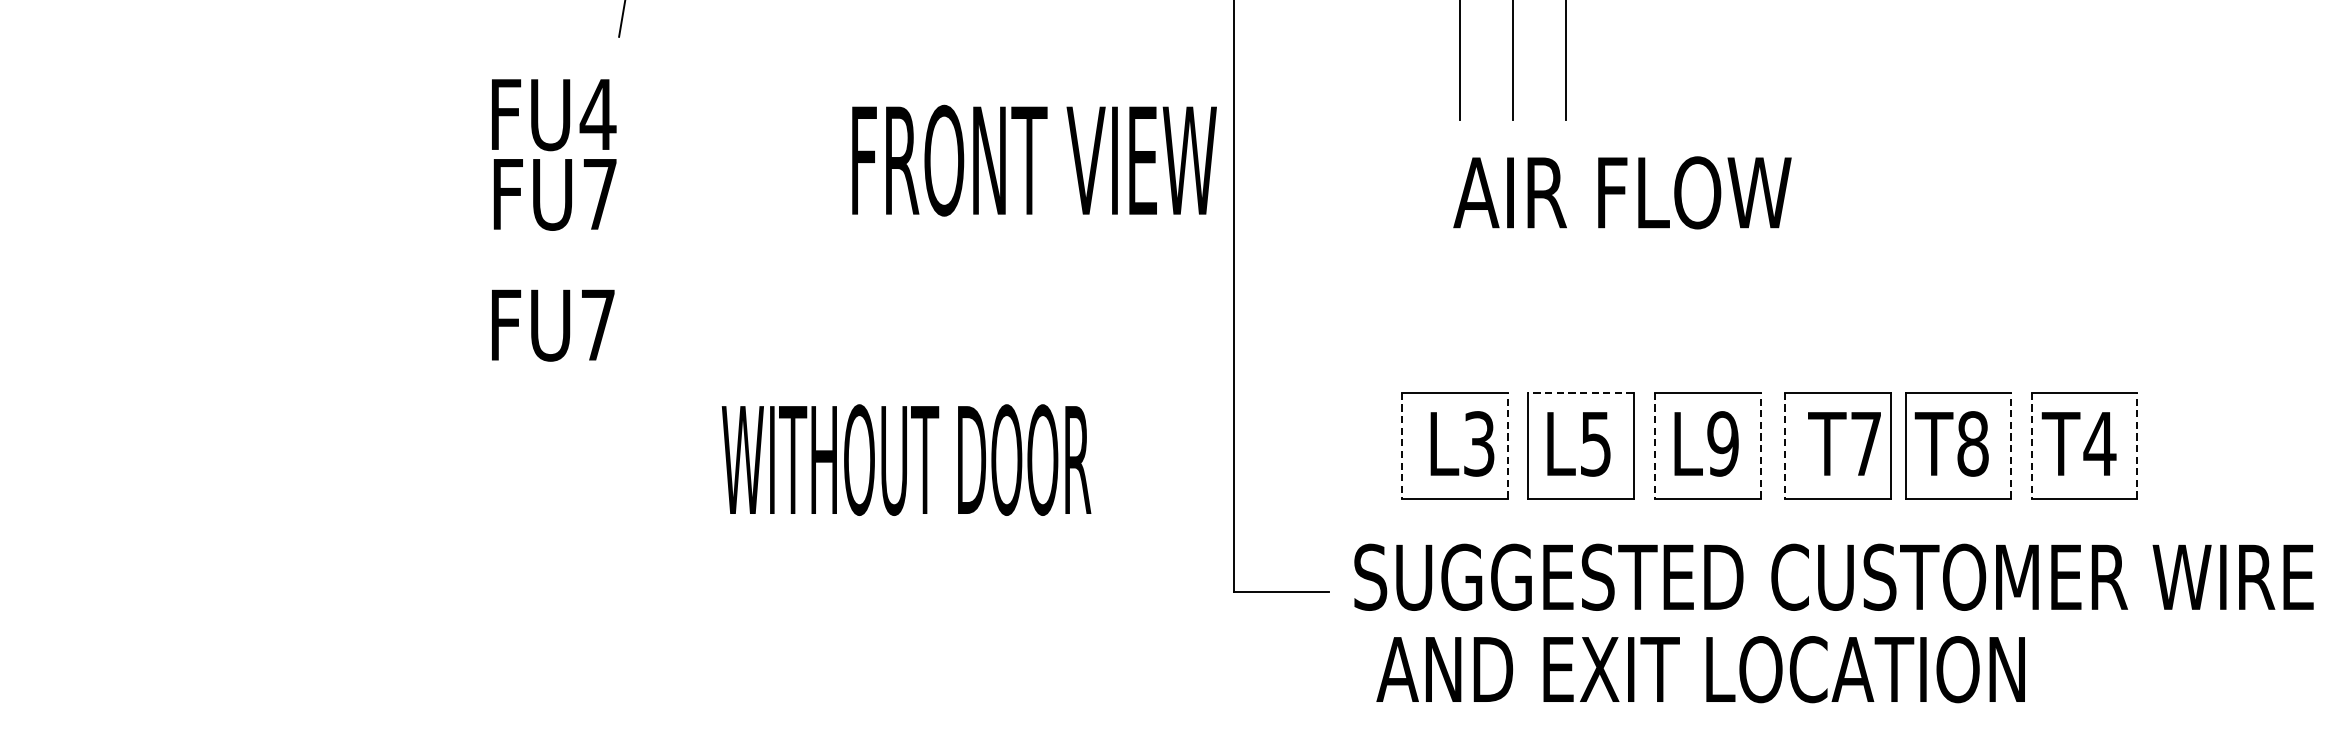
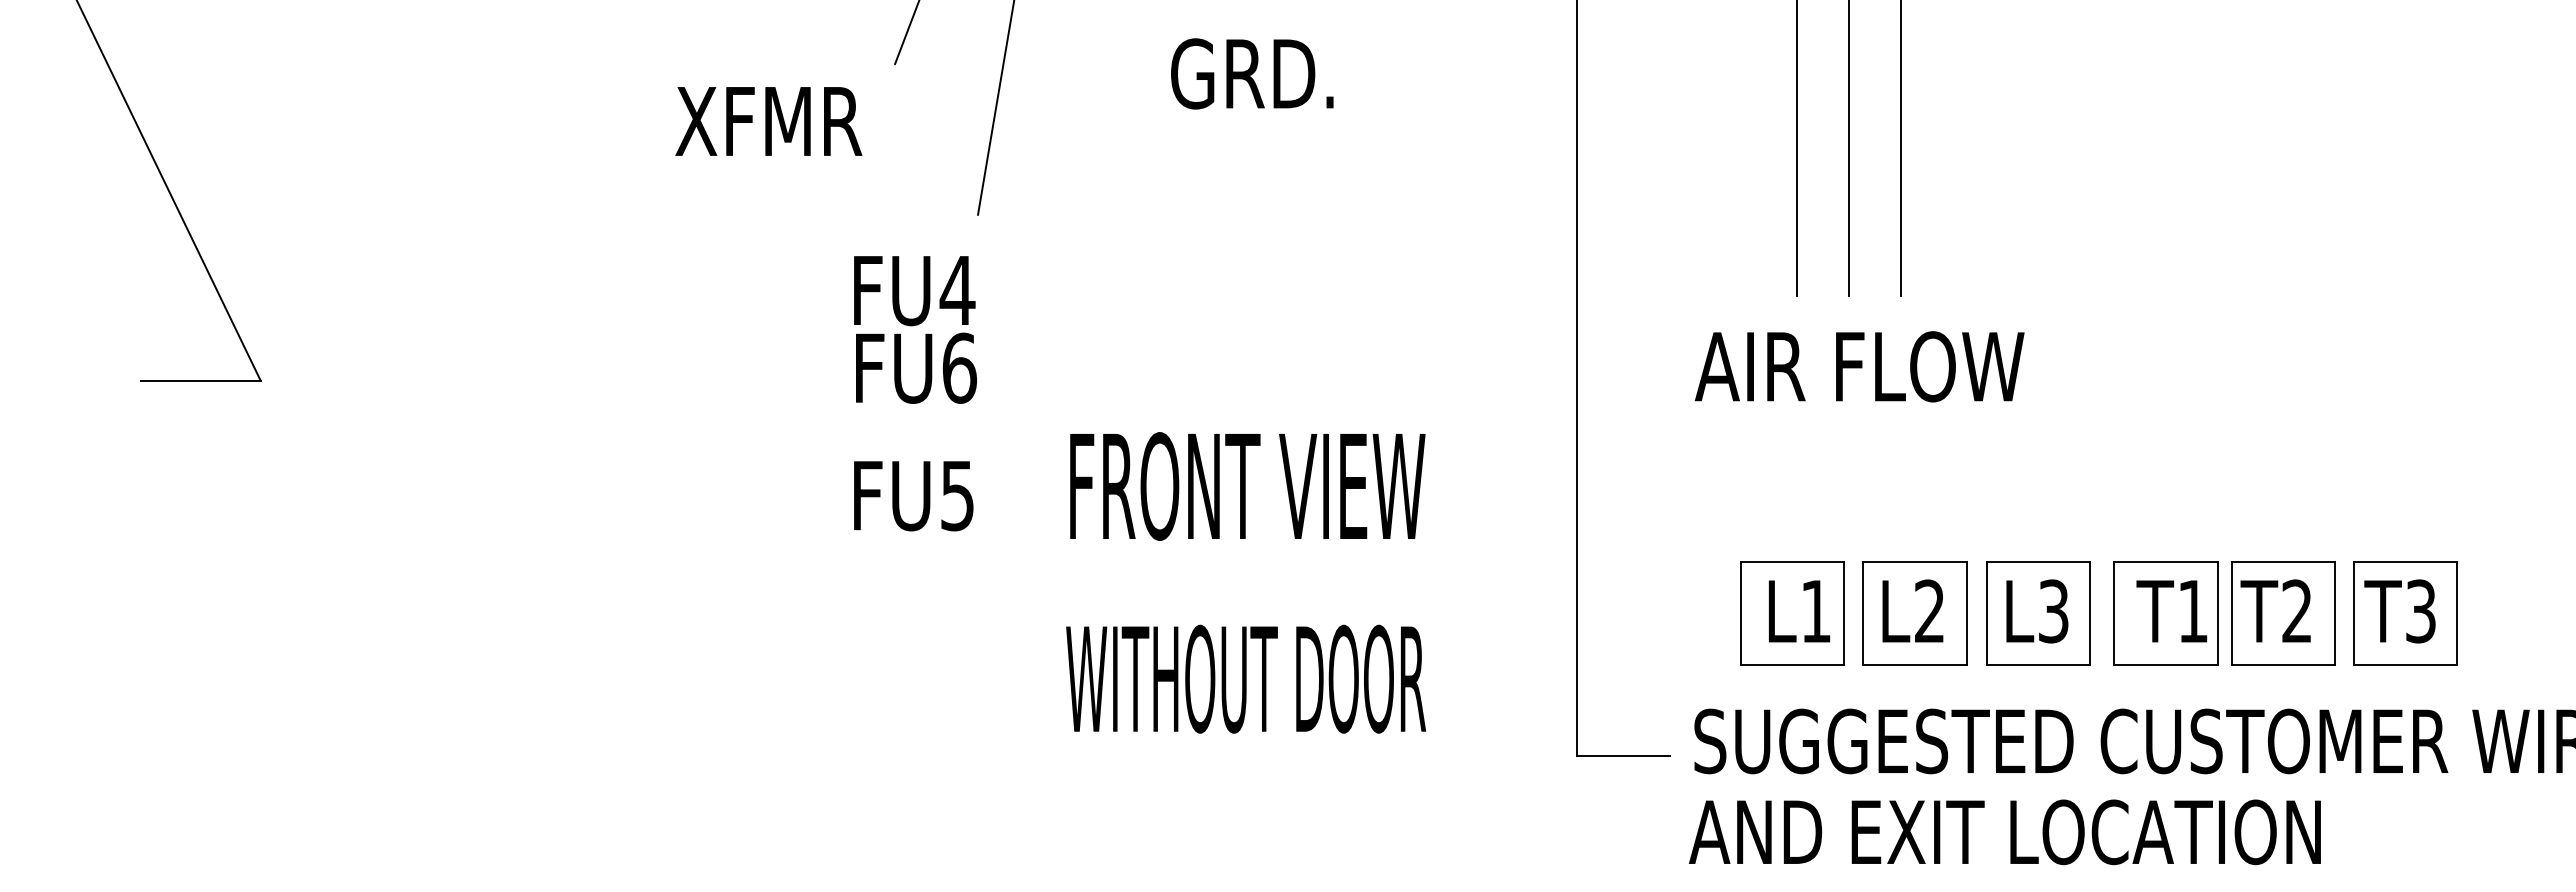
text: (1034, 160) -> (1247, 486), moved
text: (1622, 192) -> (1859, 366), moved
text: (600, 193) -> (959, 367), FU7 -> FU6
text: (598, 325) -> (957, 496), FU7 -> FU5
line: (1580, 392) -> (1914, 561), dashed -> solid
text: (1478, 443) -> (1815, 611), L3 -> L1
text: (1595, 443) -> (1929, 611), L5 -> L2
text: (1722, 443) -> (2053, 611), L9 -> L3
text: (1865, 443) -> (2192, 611), T7 -> T1
text: (1973, 443) -> (2297, 611), T8 -> T2
text: (2099, 443) -> (2420, 611), T4 -> T3
line: (1401, 446) -> (1740, 613), dashed -> solid
line: (1507, 446) -> (1843, 613), dashed -> solid
line: (1655, 446) -> (1987, 613), dashed -> solid
line: (1760, 446) -> (2090, 613), dashed -> solid
line: (1785, 446) -> (2114, 613), dashed -> solid
line: (2011, 446) -> (2334, 613), dashed -> solid
line: (2031, 446) -> (2354, 613), dashed -> solid
line: (2137, 446) -> (2457, 613), dashed -> solid
text: (906, 459) -> (1246, 678), moved
text: (1700, 669) -> (2004, 832), moved

